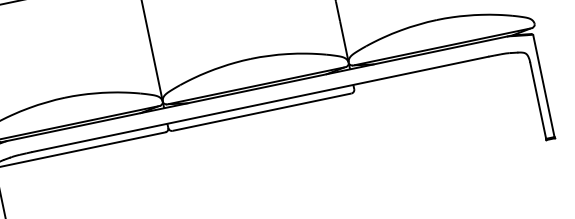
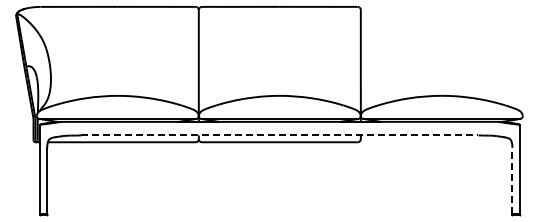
line: (538, 100) -> (512, 180), solid -> dashed
line: (260, 104) -> (279, 135), solid -> dashed

